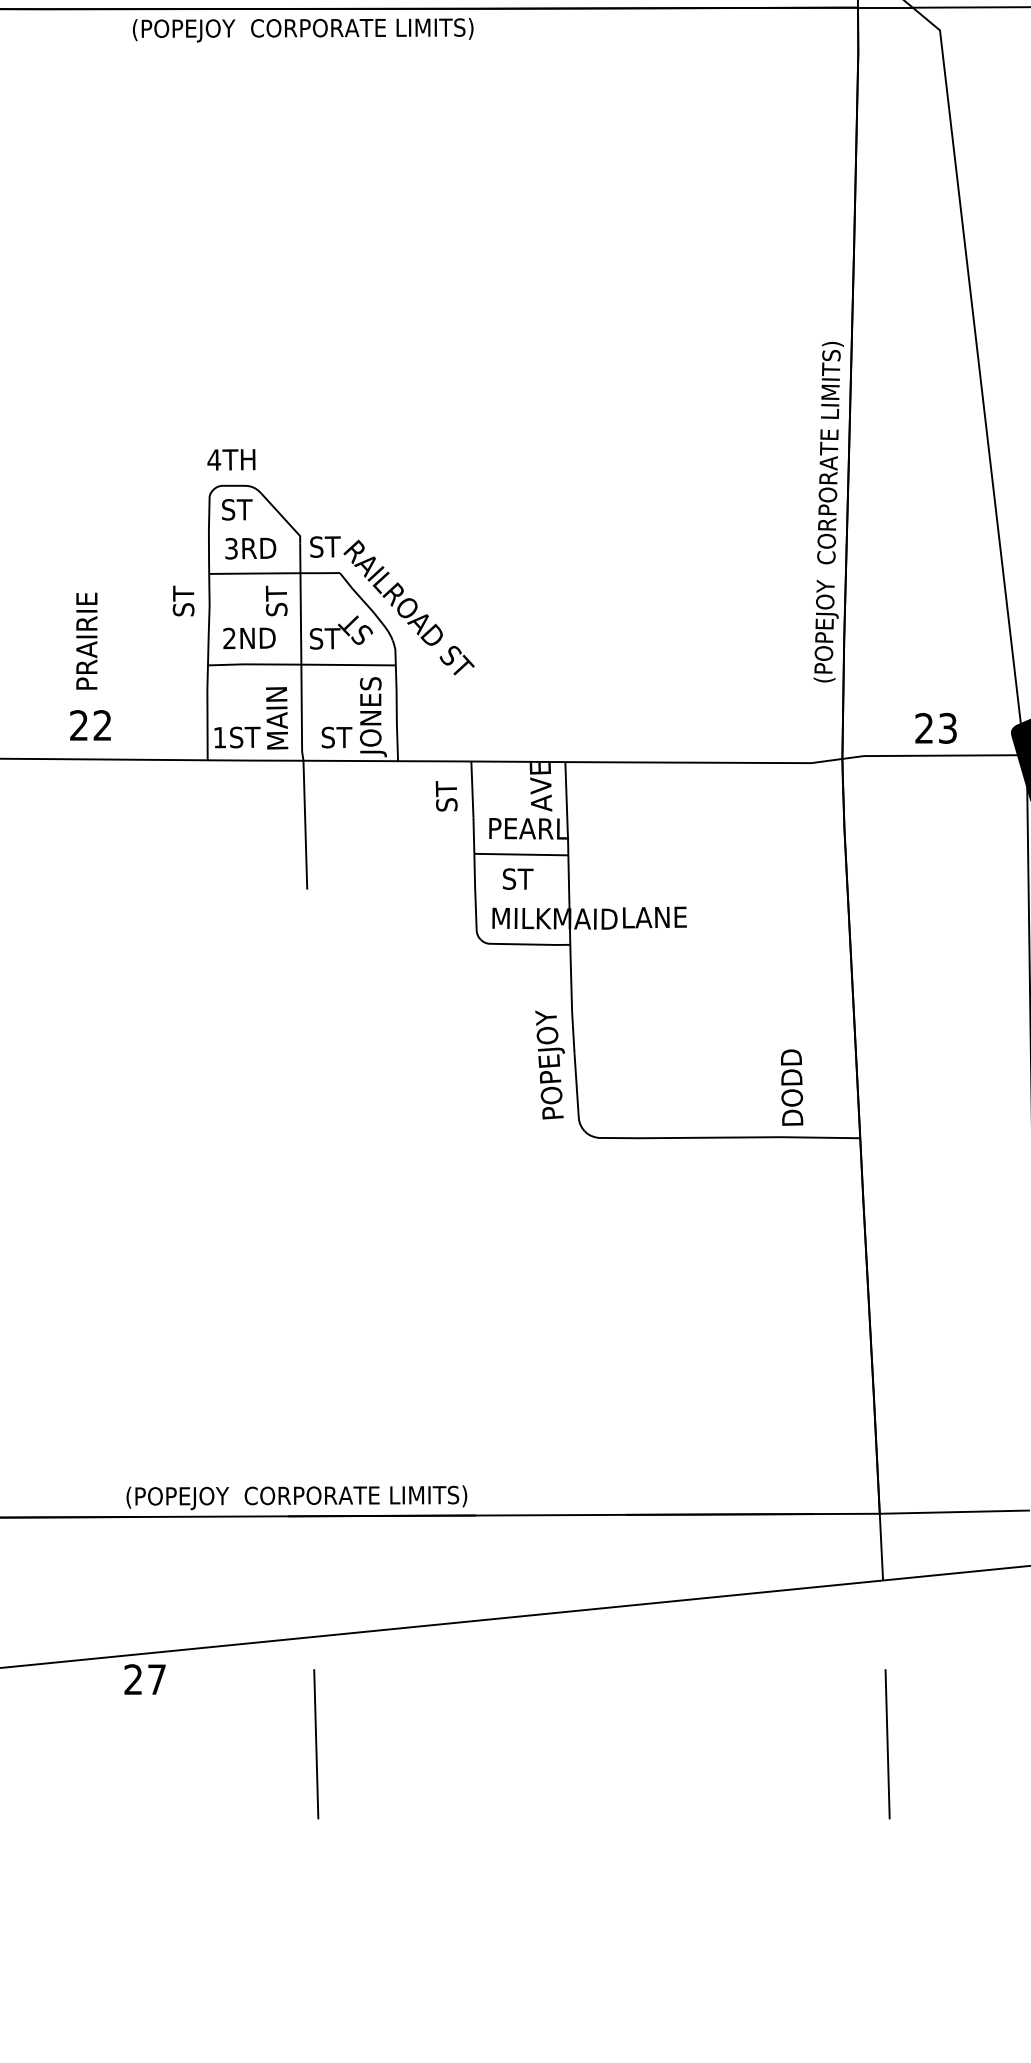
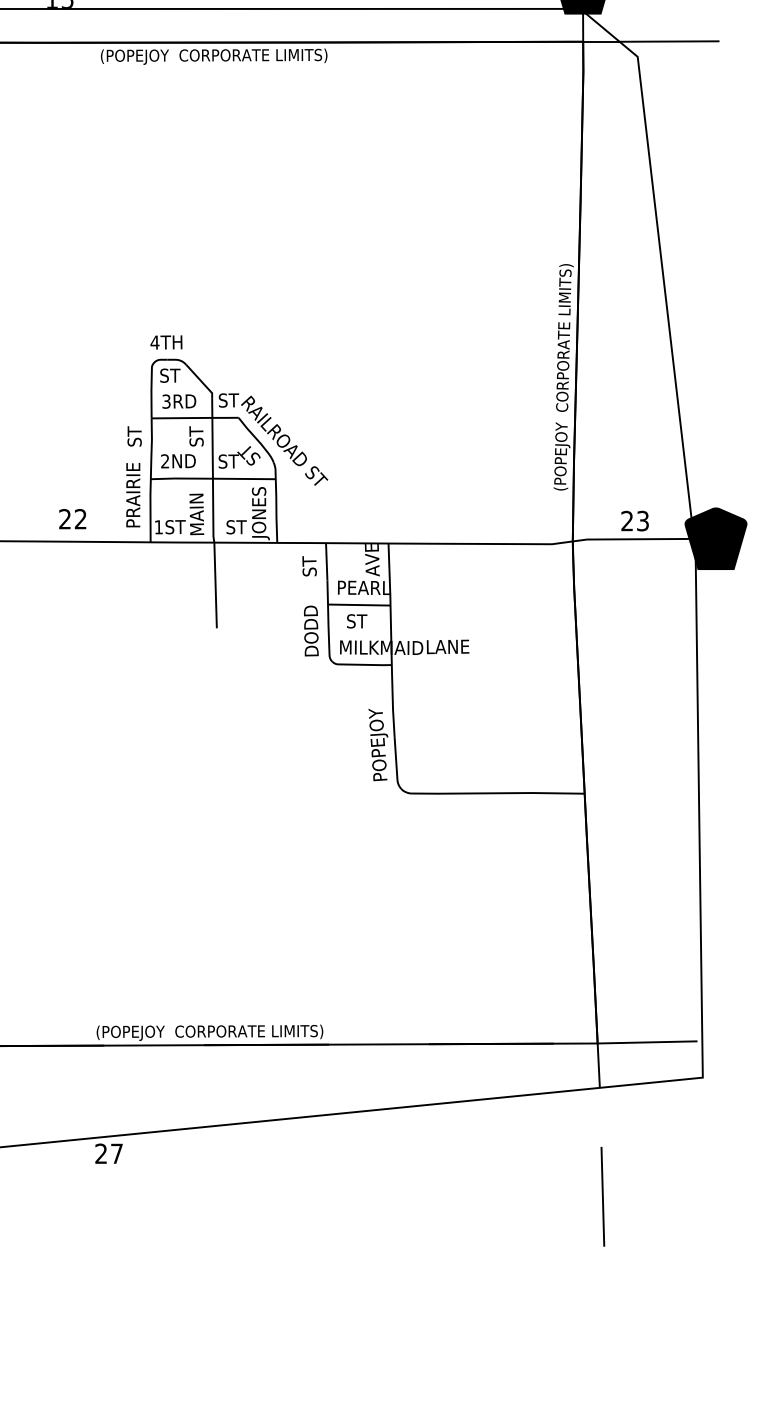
text: (87, 641) -> (133, 495), moved
text: (792, 1086) -> (311, 630), moved
line: (315, 1743) -> (222, 1196), removed

